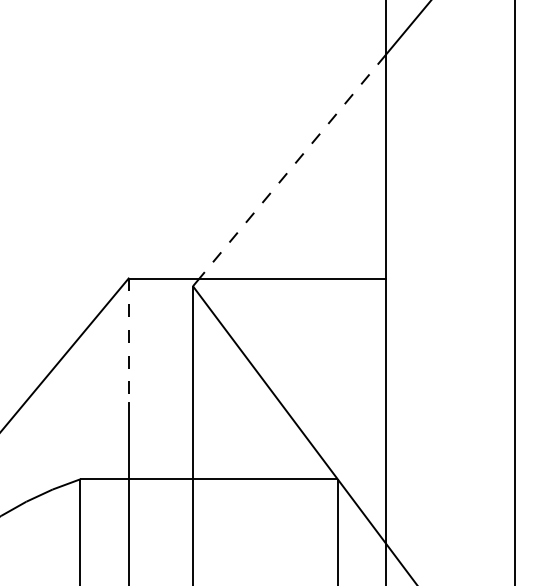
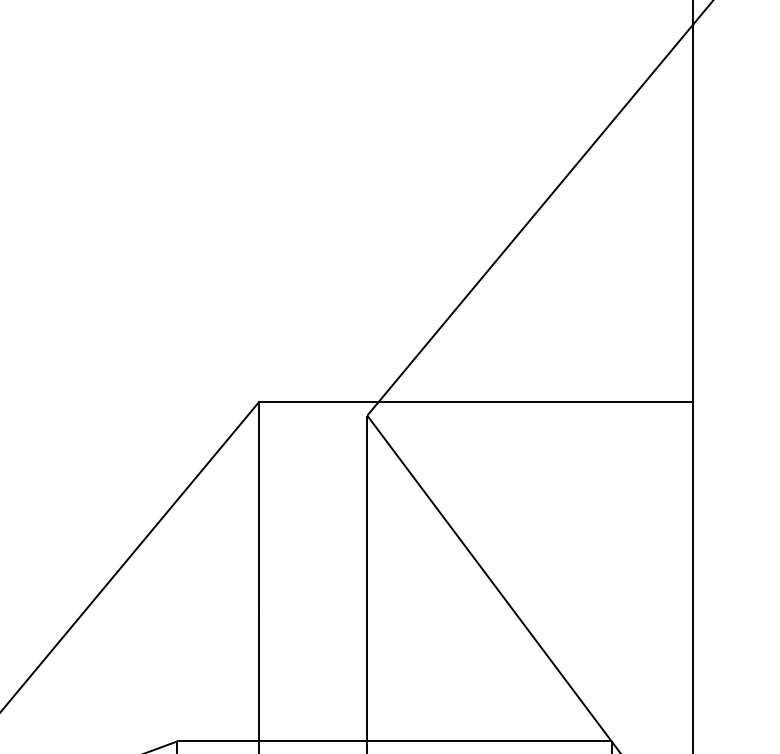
line: (292, 166) -> (535, 213), dashed -> solid
line: (128, 341) -> (258, 508), dashed -> solid

